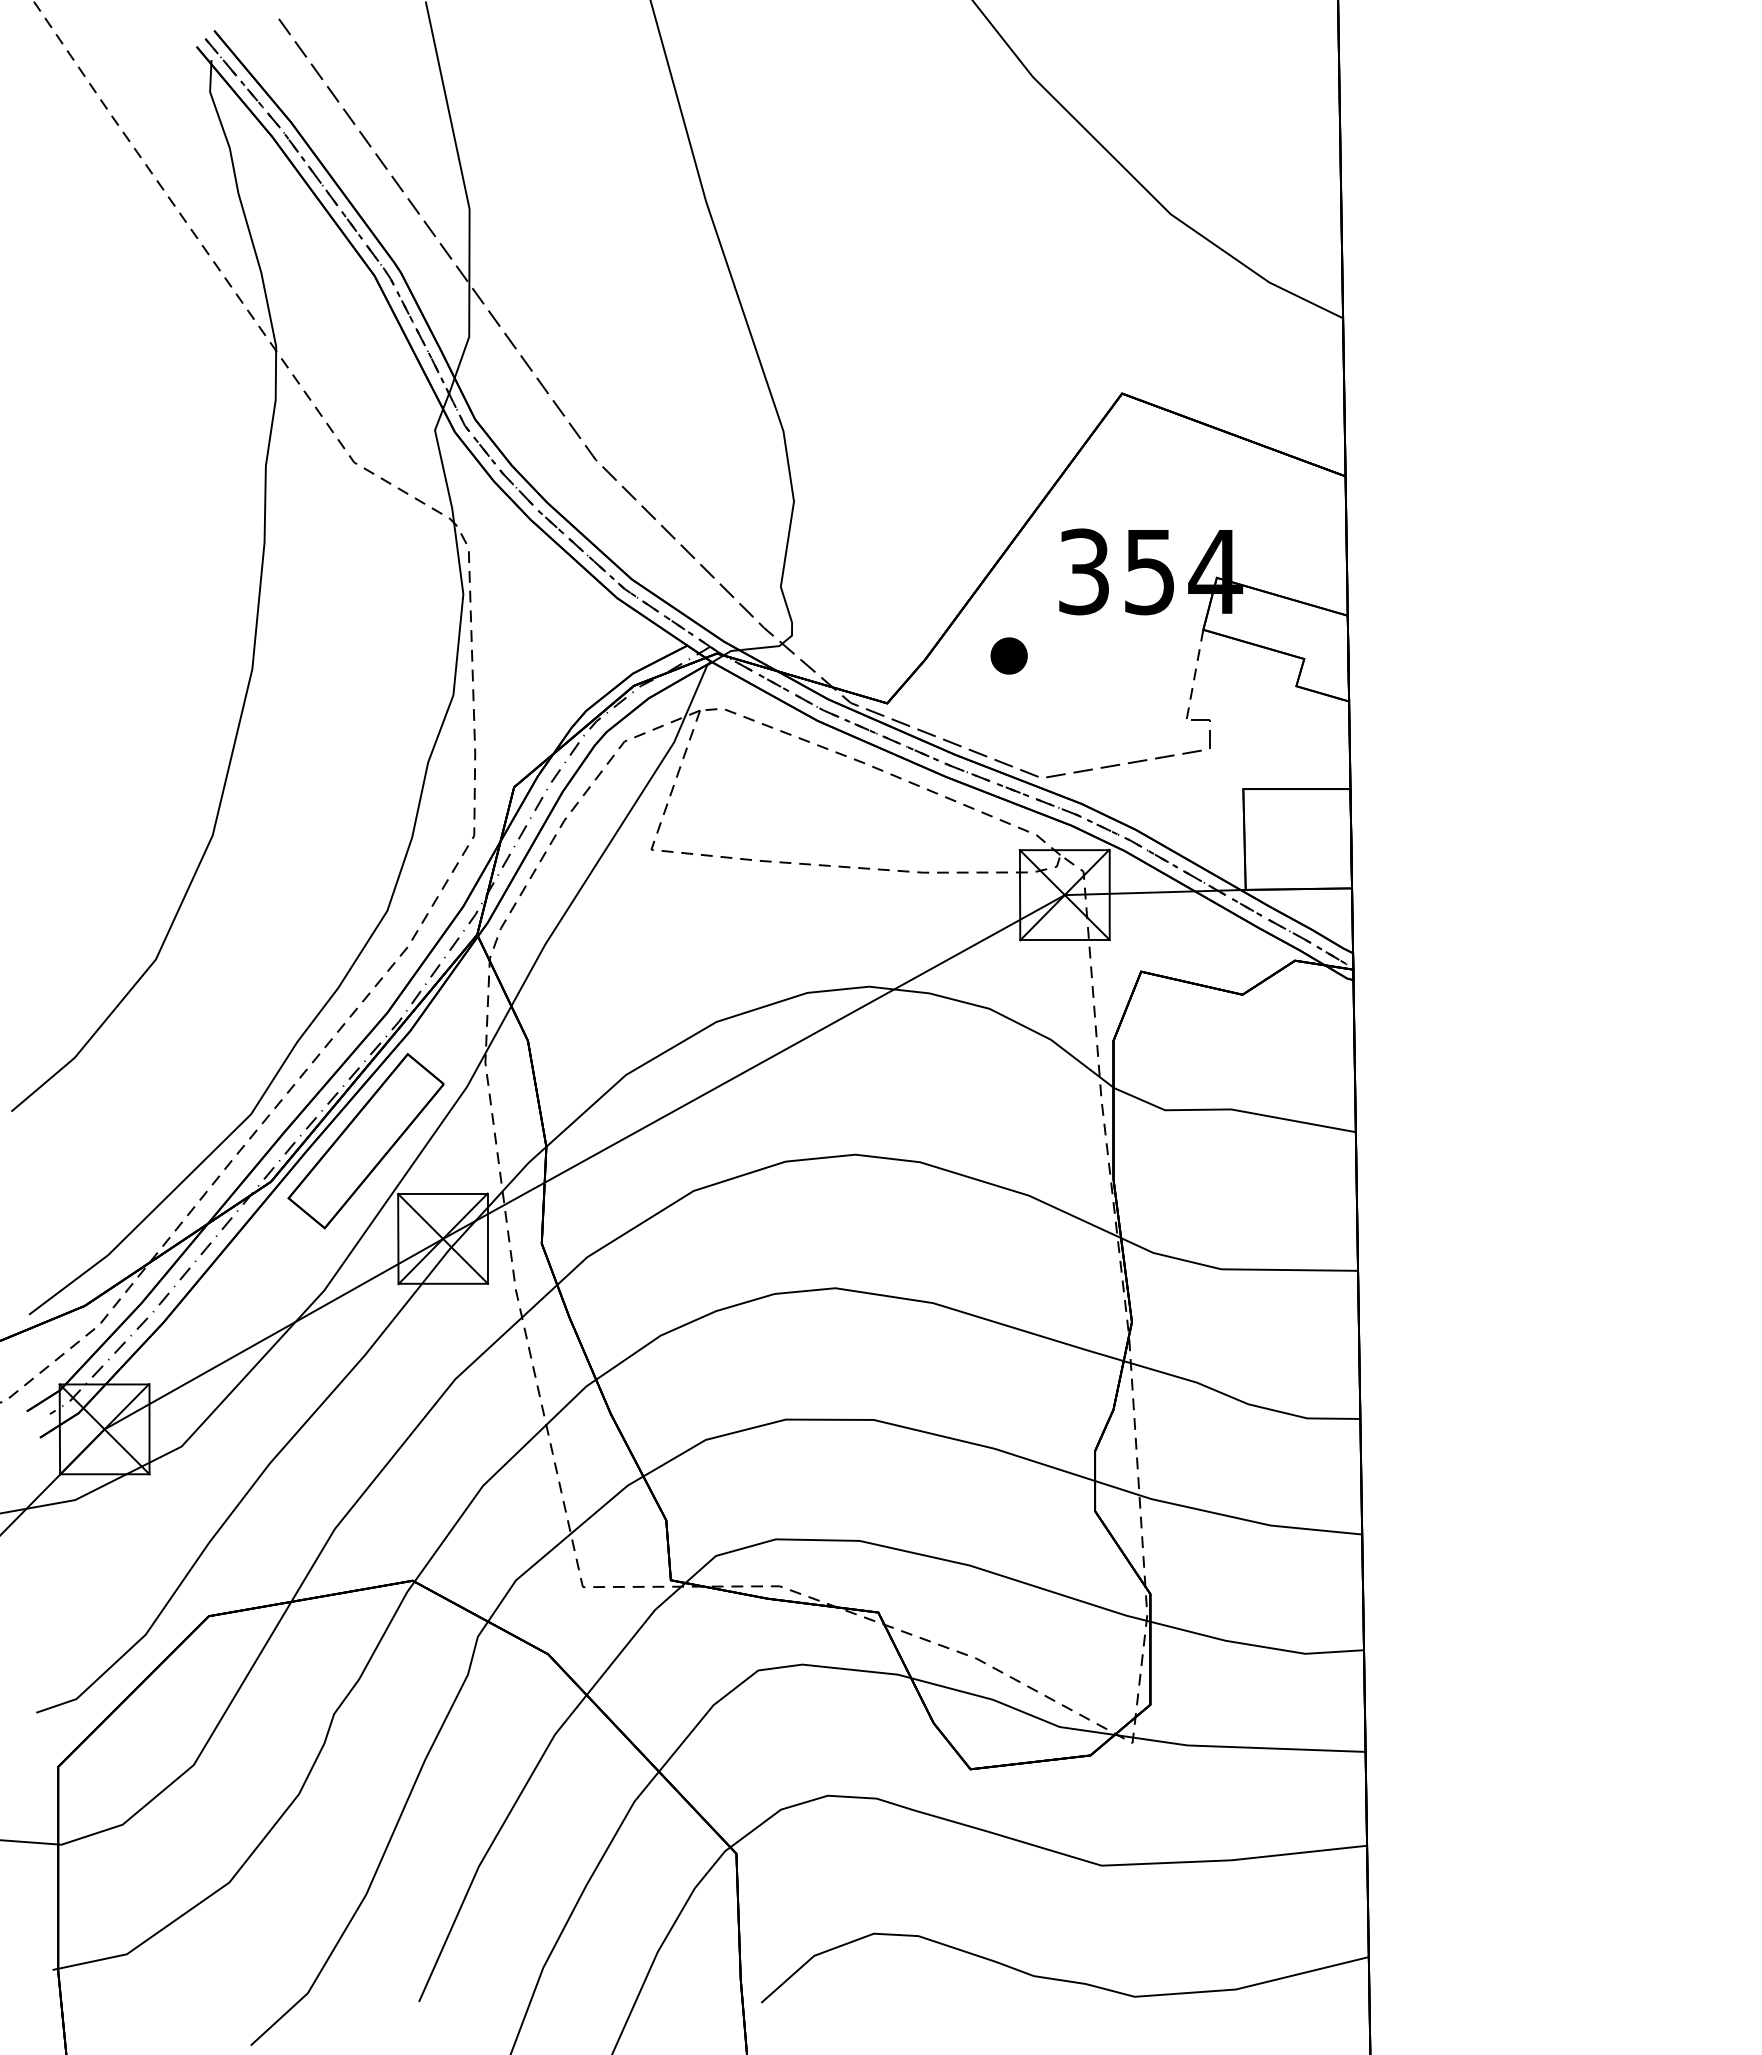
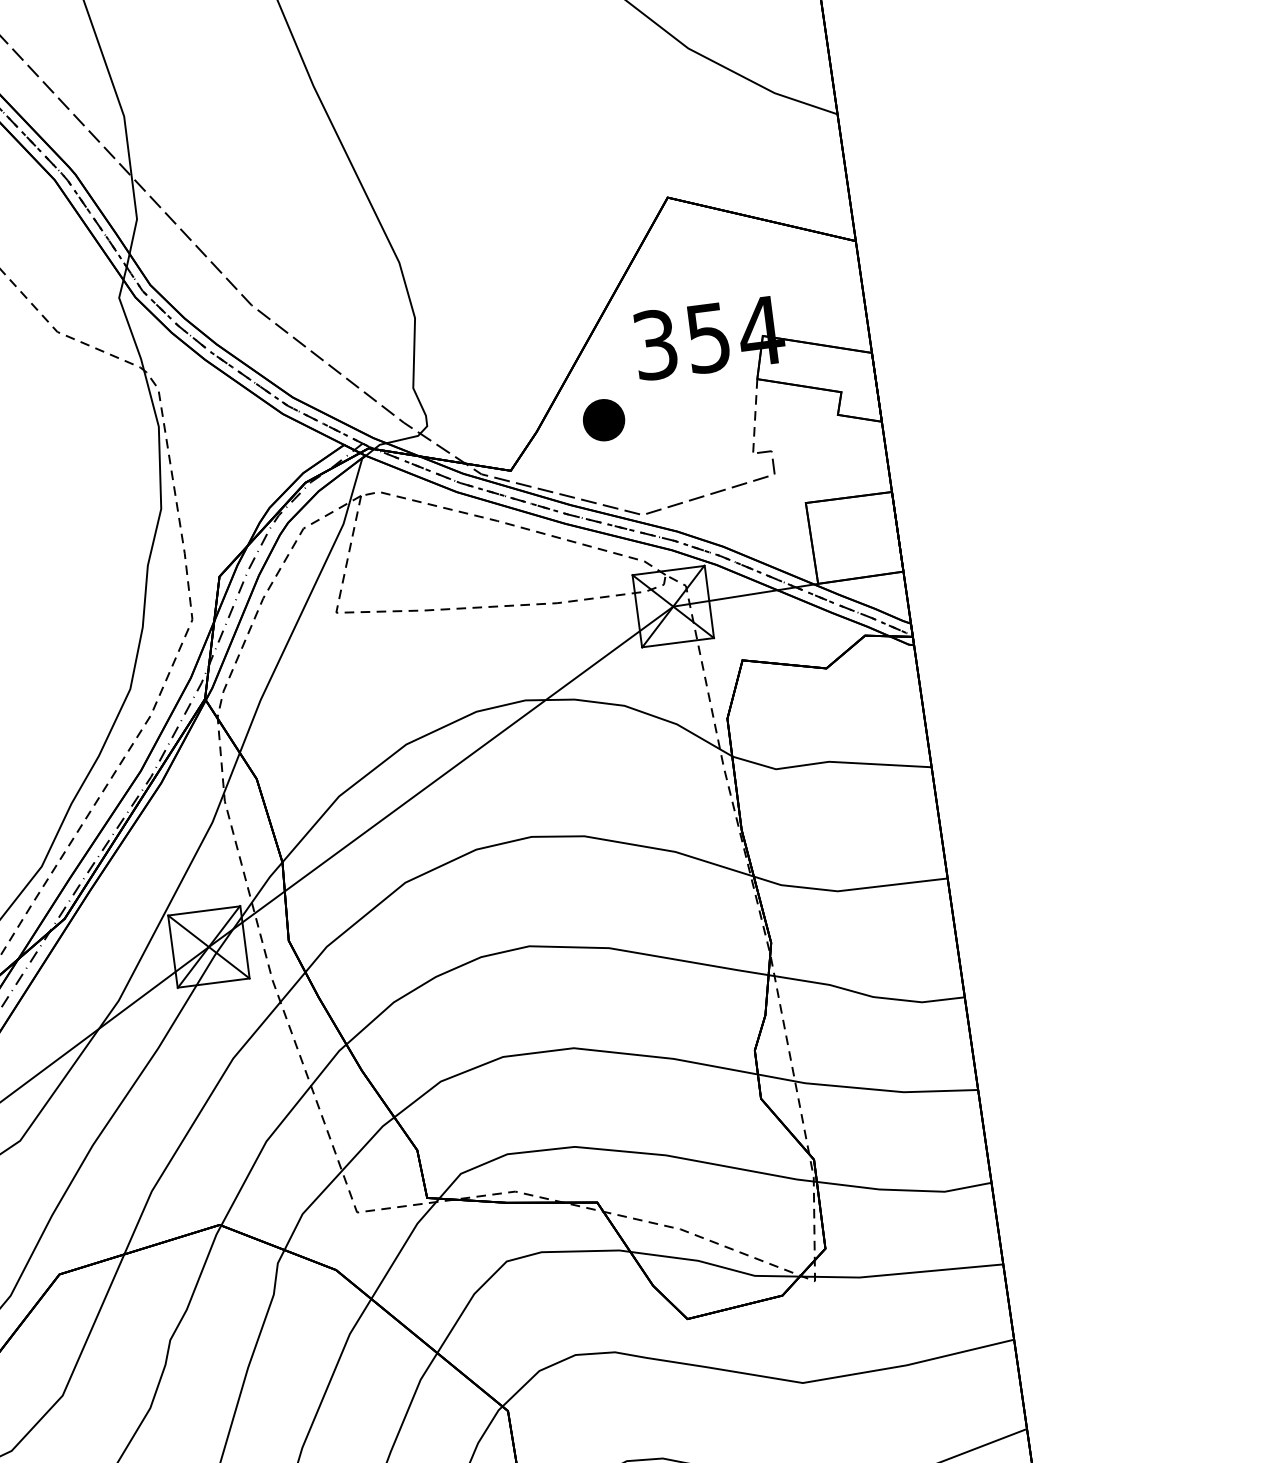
part: (1008, 655) -> (603, 419), size x1.4
part: (365, 1141) -> (136, 876), removed

